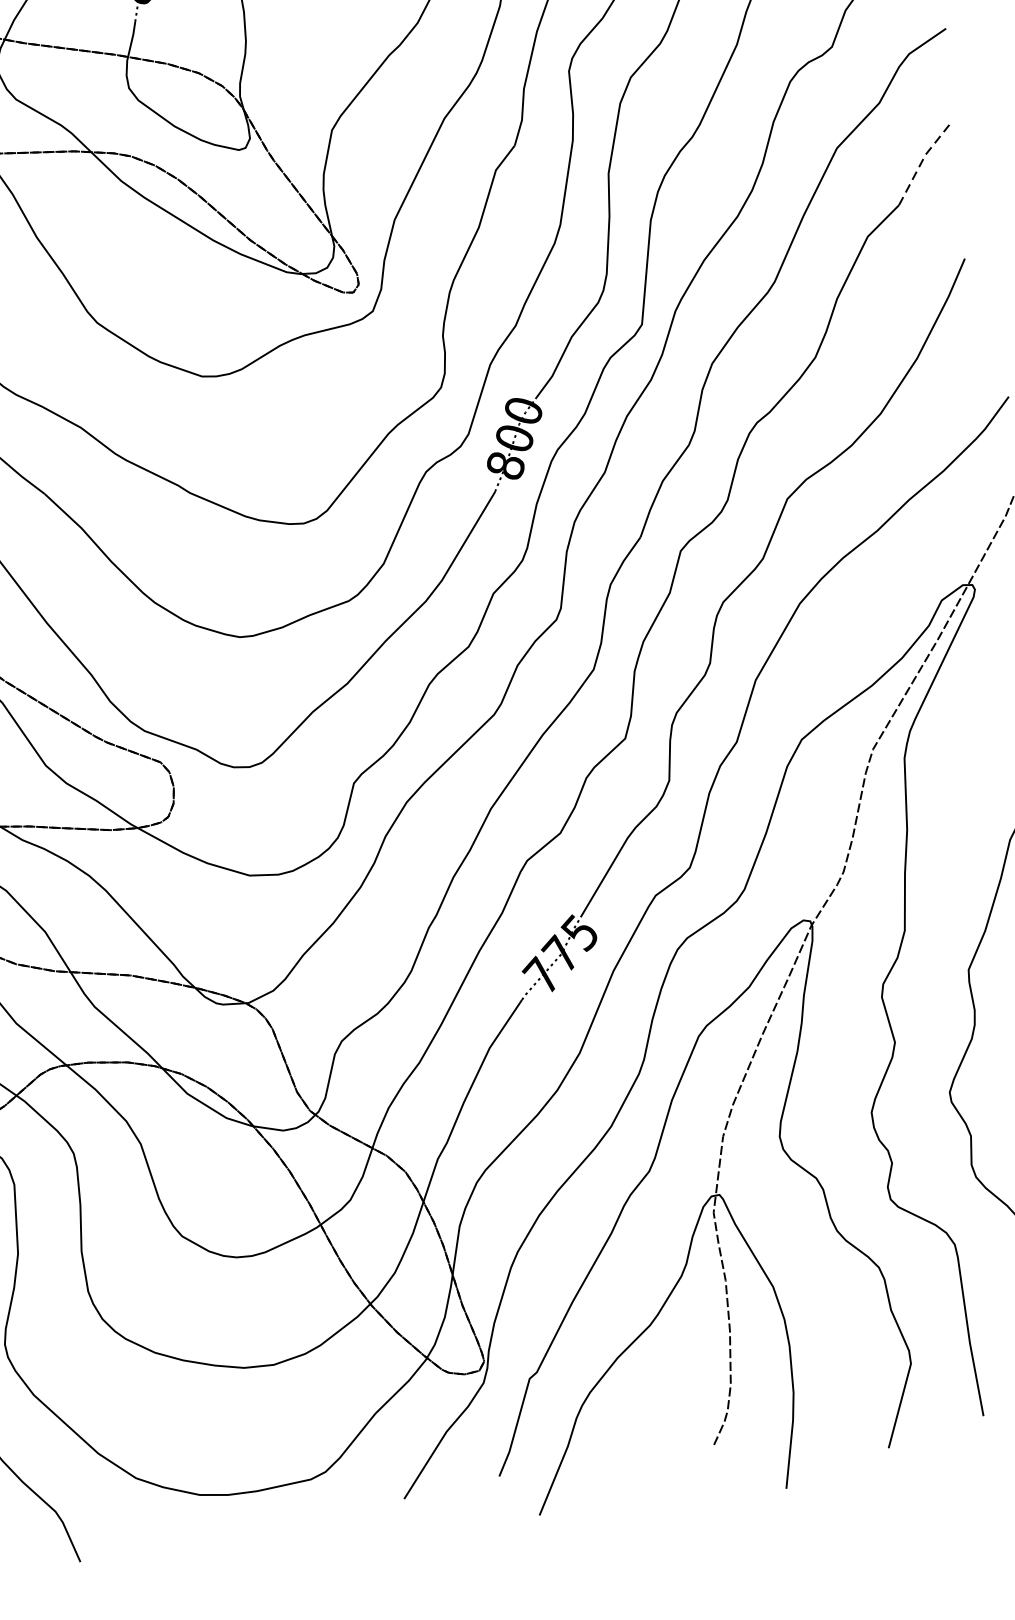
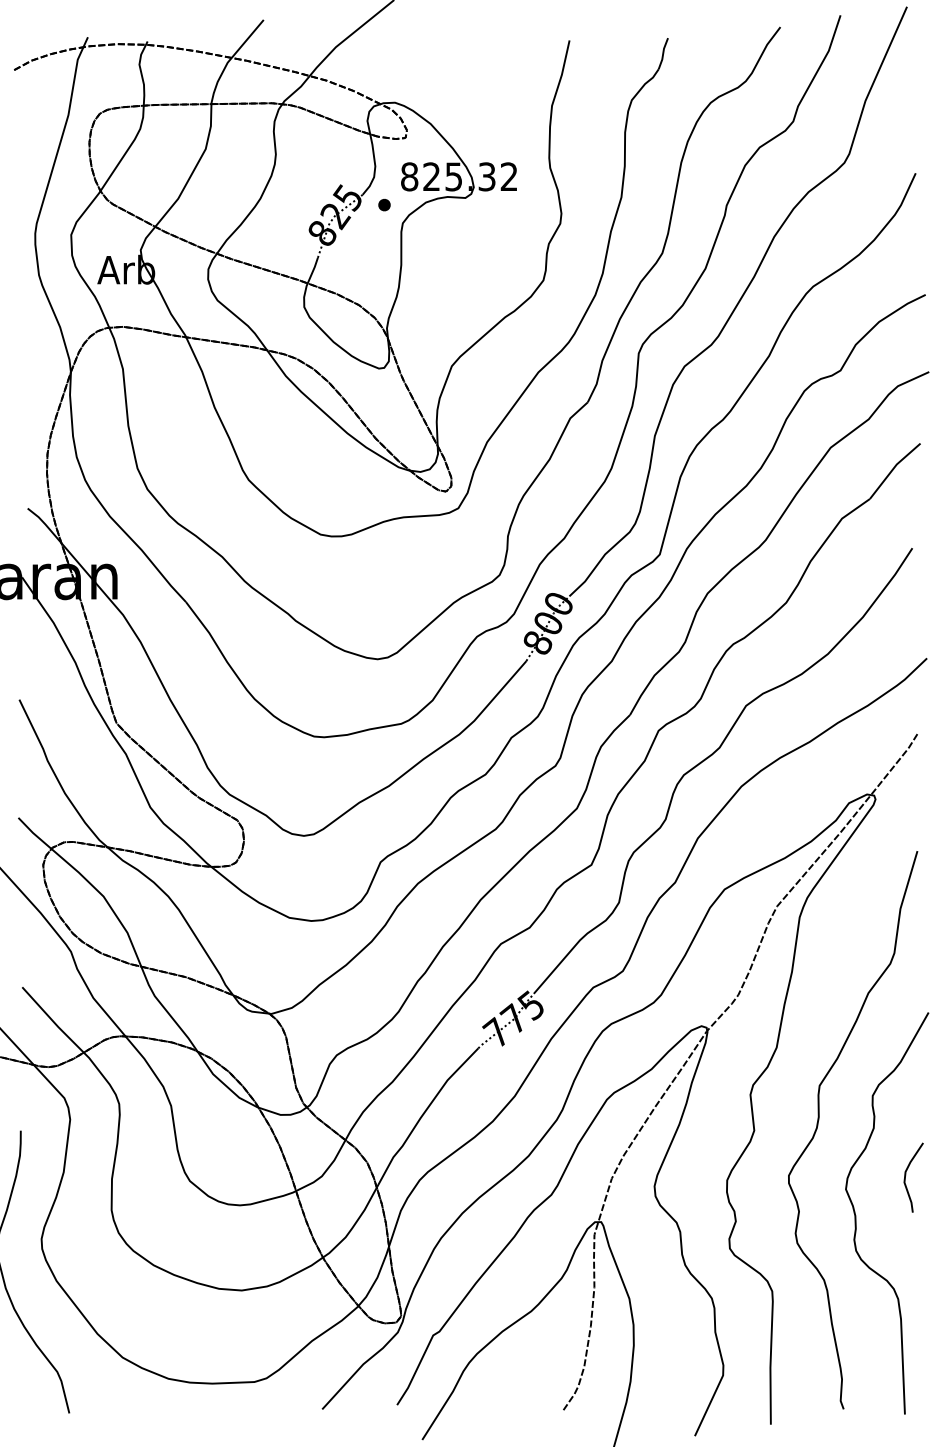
line: (922, 160) -> (893, 468), dashed -> solid

